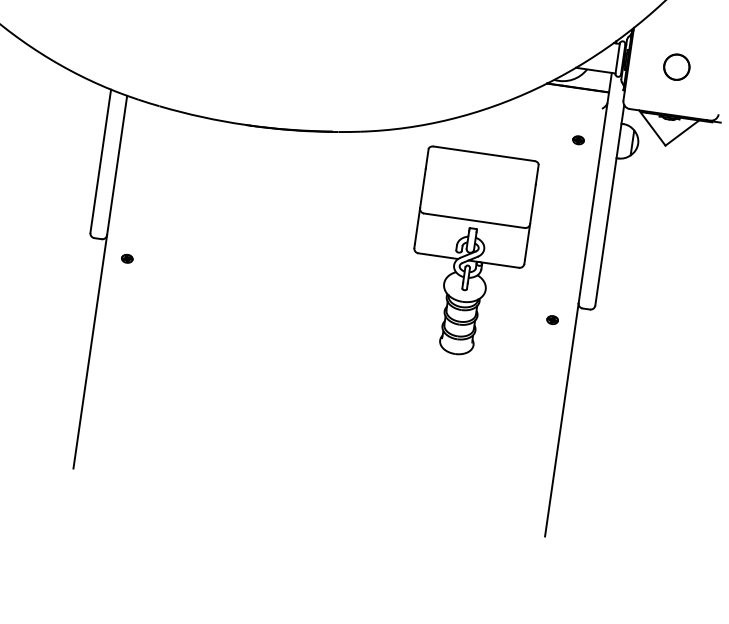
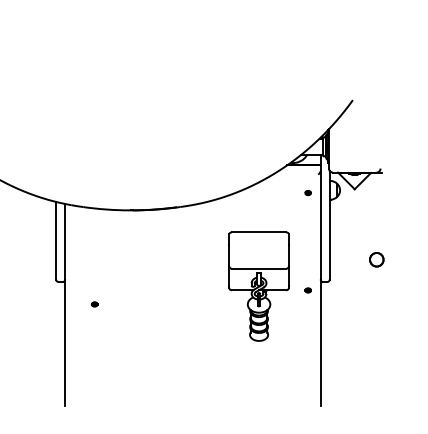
circle: (676, 66) -> (376, 259), moved
part: (468, 253) -> (258, 286), moved
part: (126, 258) -> (94, 304), moved

